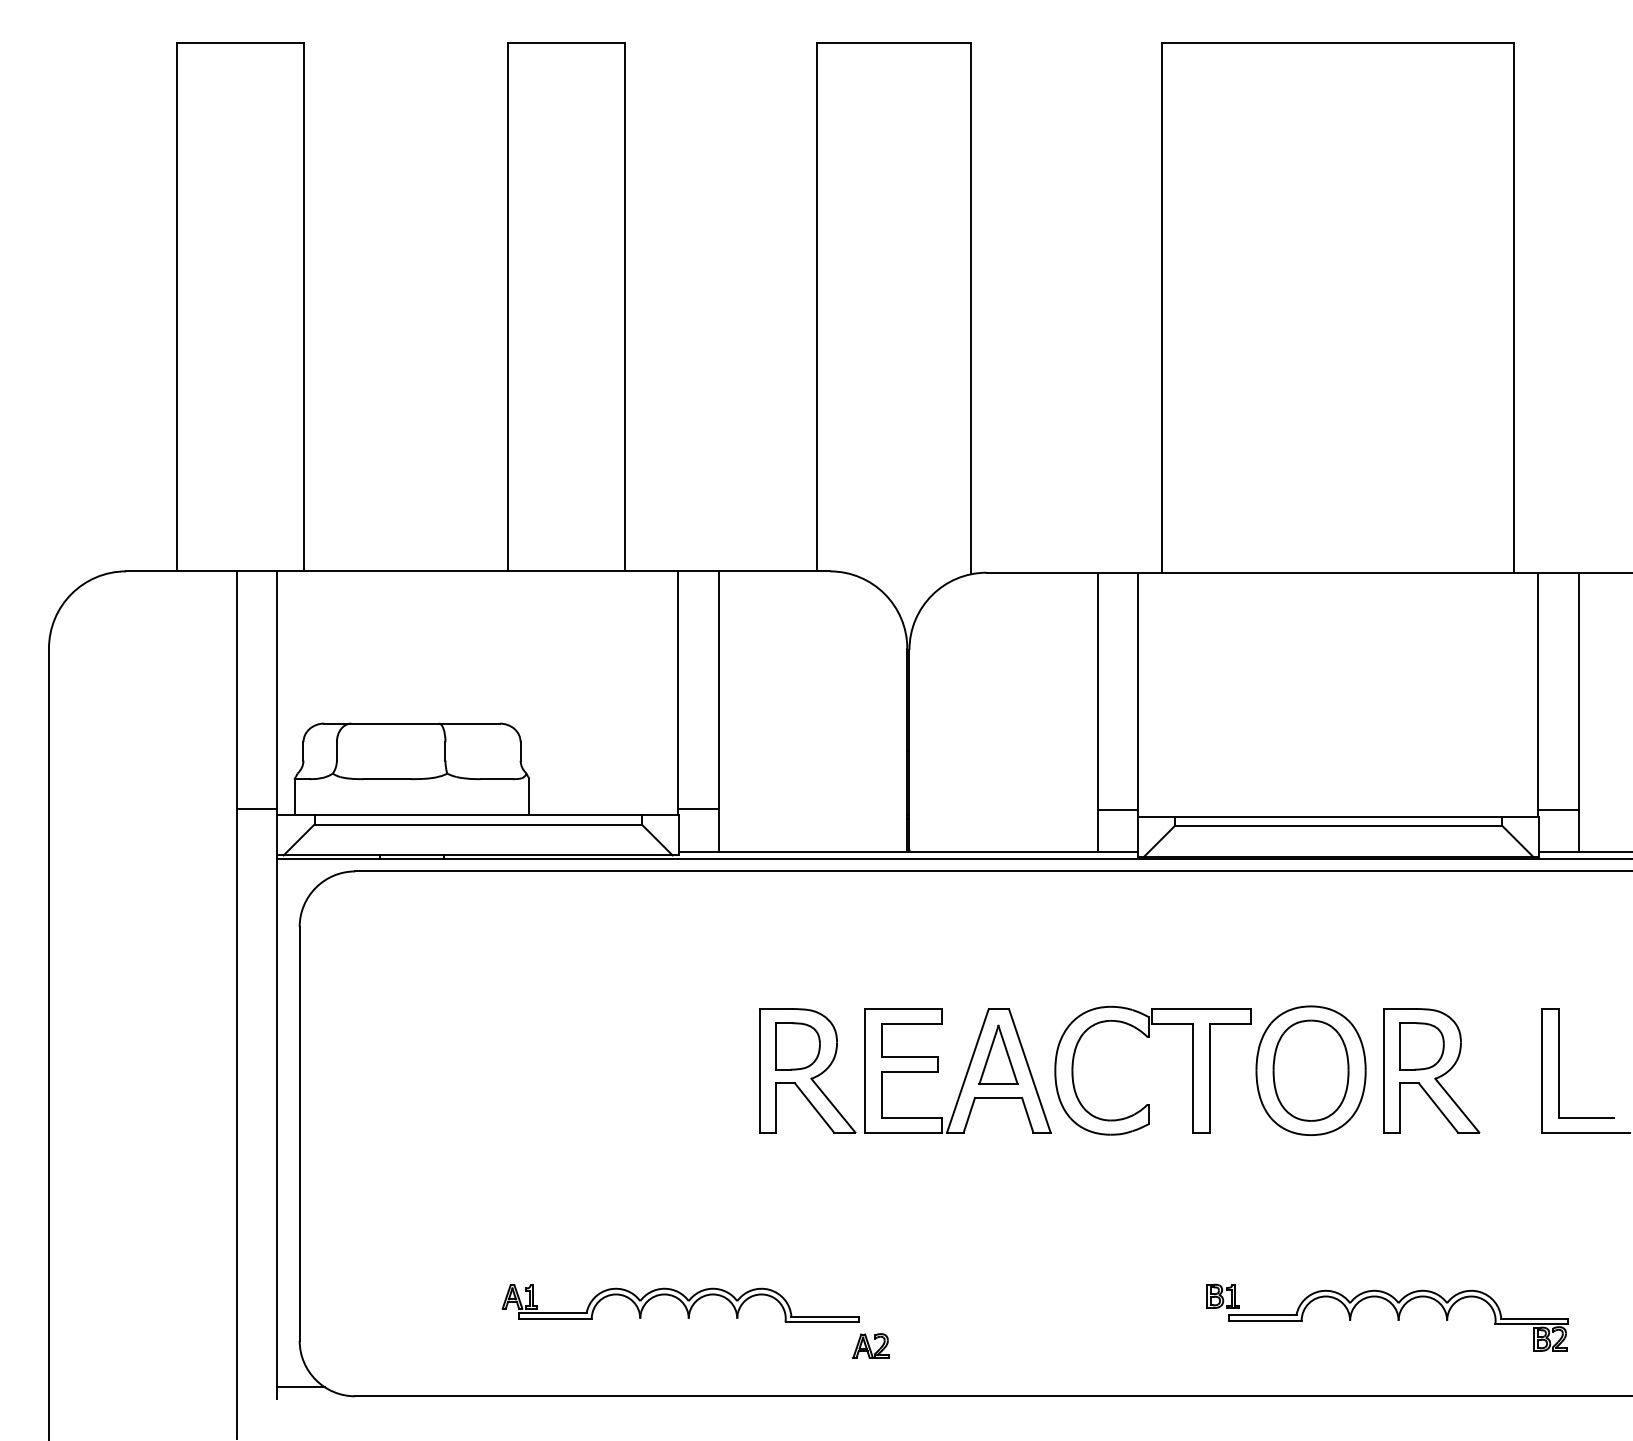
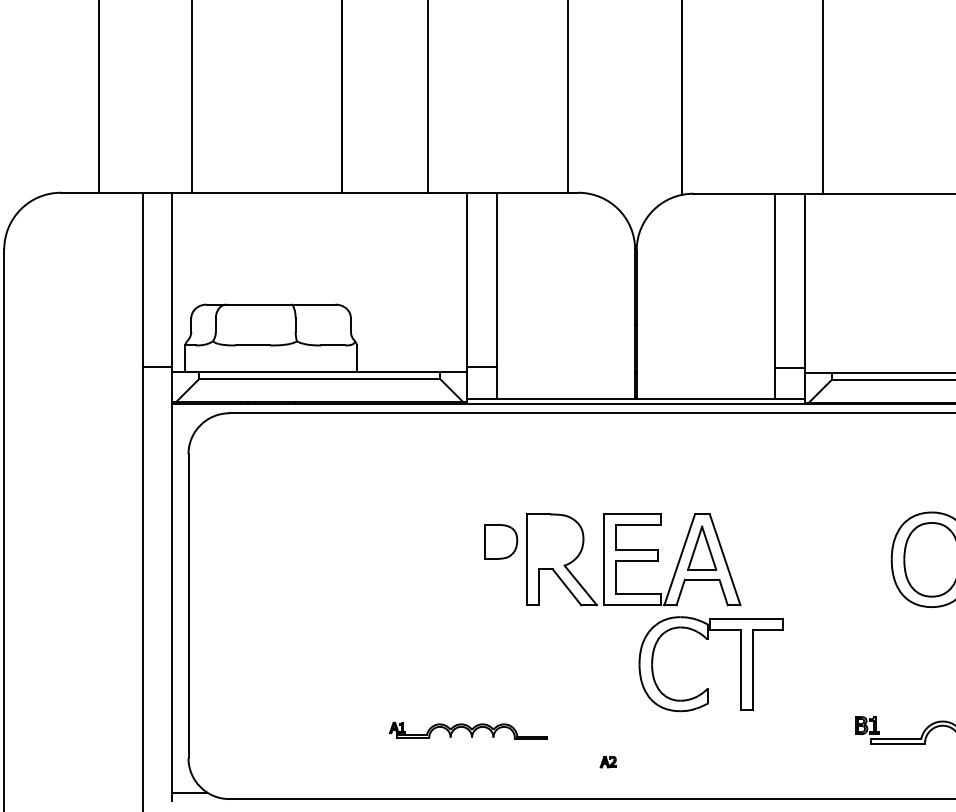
part: (1149, 1037) -> (708, 639), moved
part: (797, 1046) -> (500, 541), moved
part: (680, 1303) -> (468, 730), size x0.6
part: (870, 1345) -> (608, 761), size x0.6

